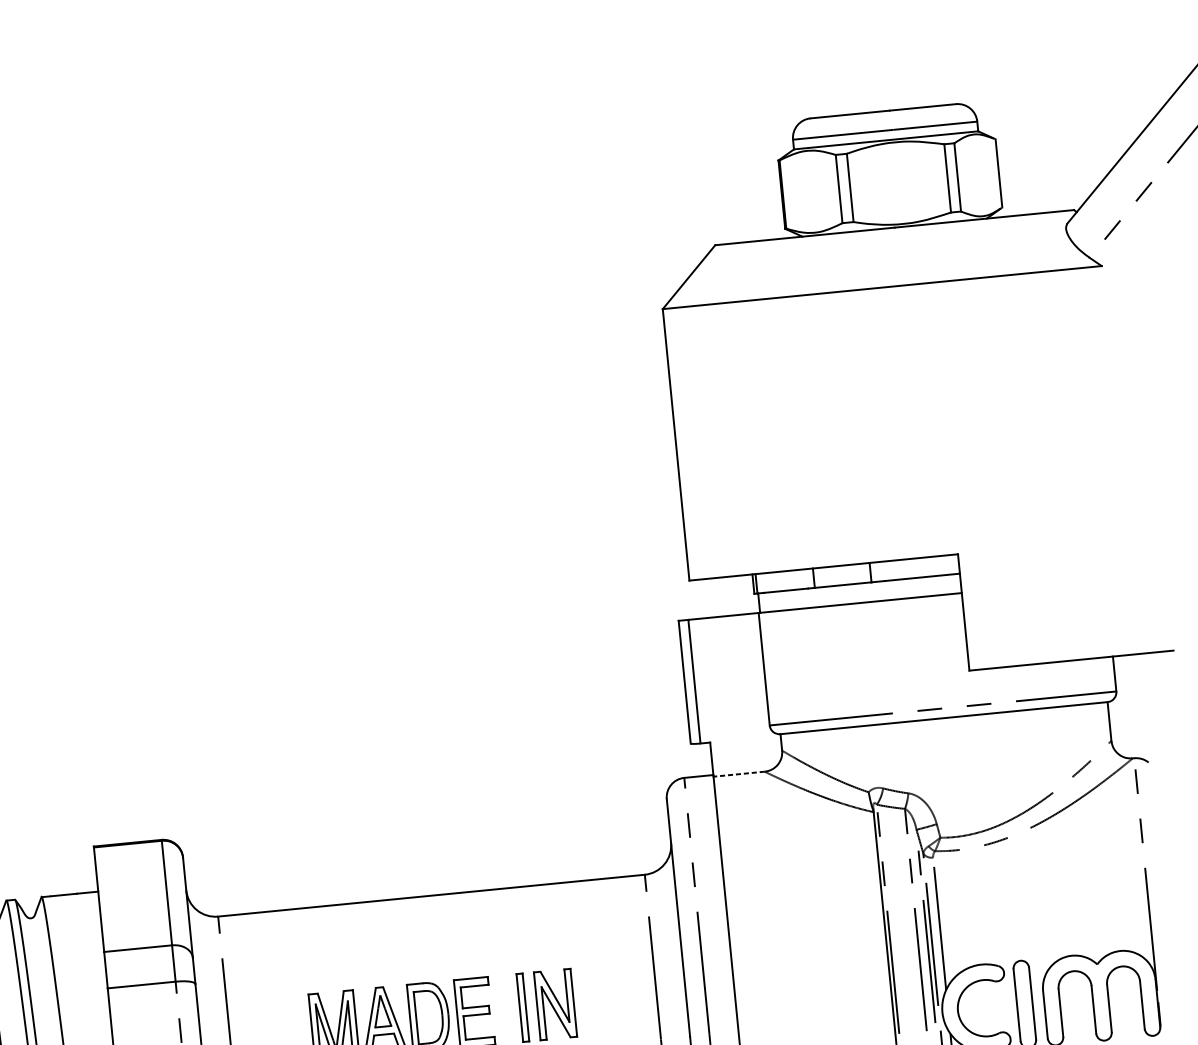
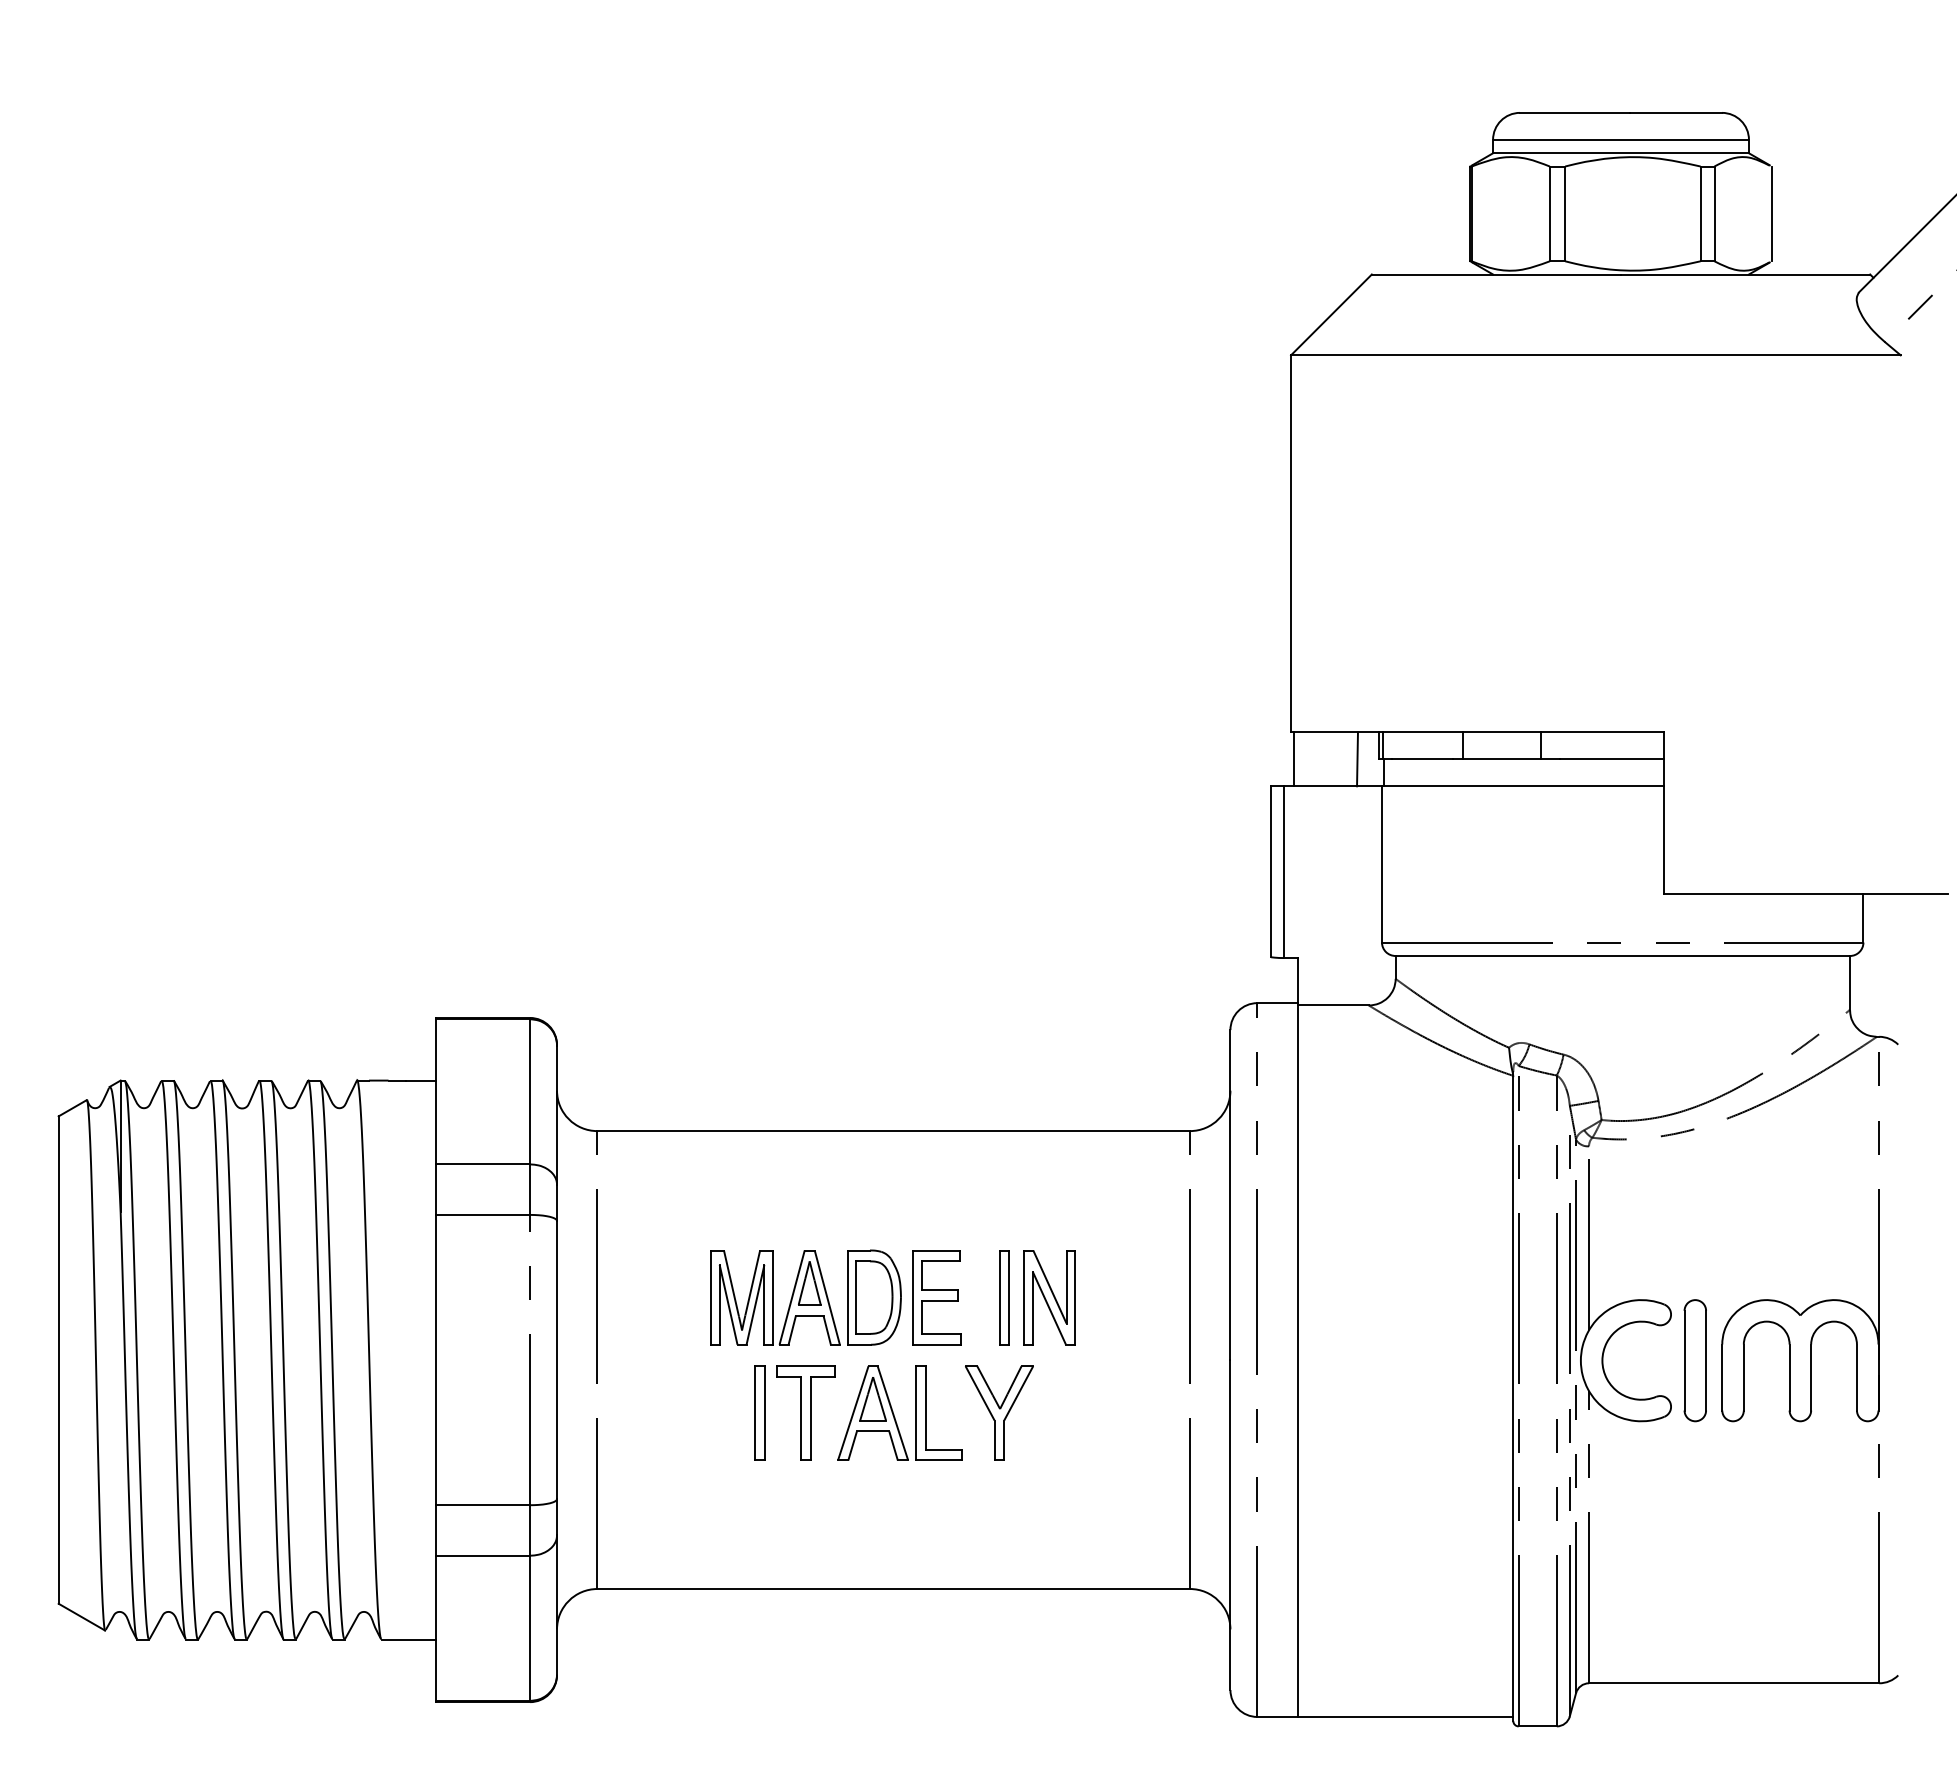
line: (739, 595) -> (1357, 759), added
line: (693, 599) -> (1293, 759), added
line: (739, 774) -> (1333, 1005), dashed -> solid

